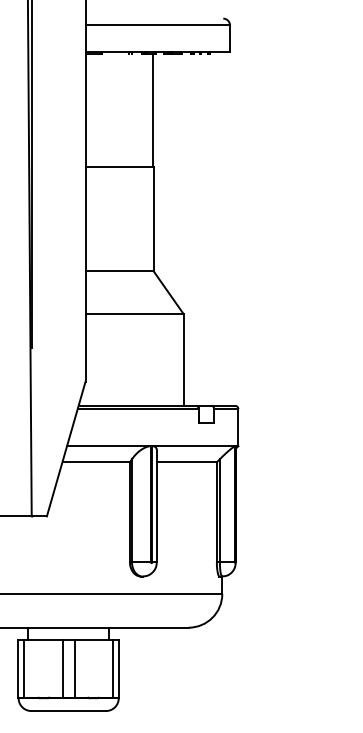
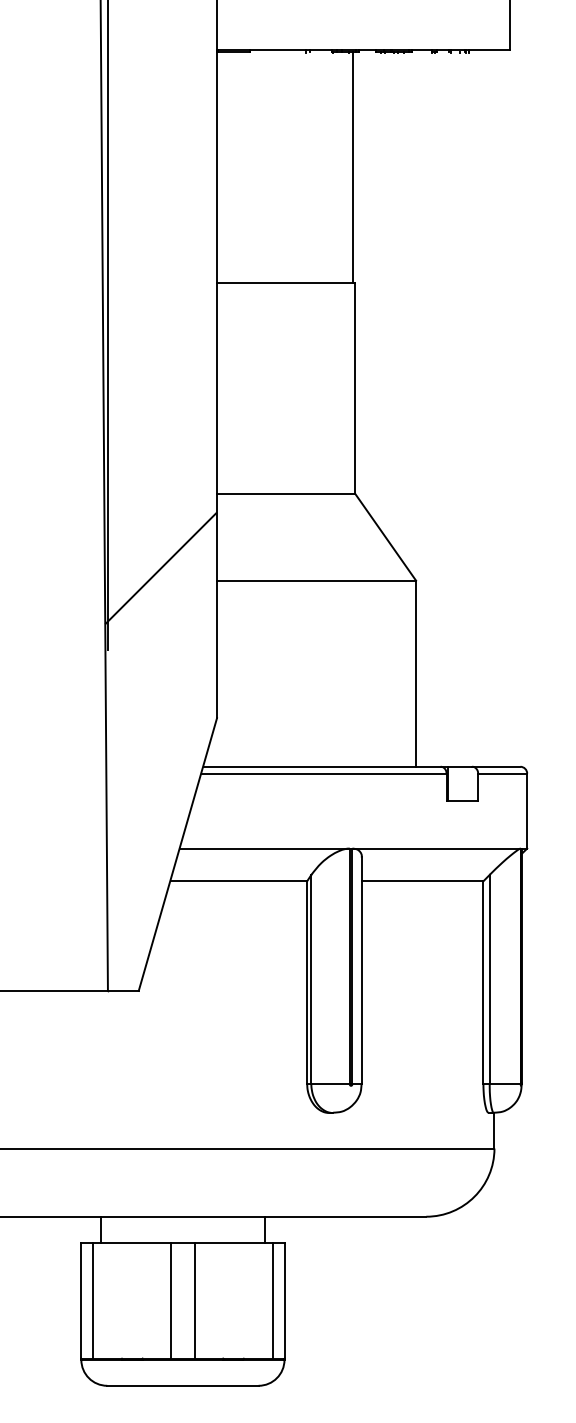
hatch: (57, 307) -> (160, 567), added

